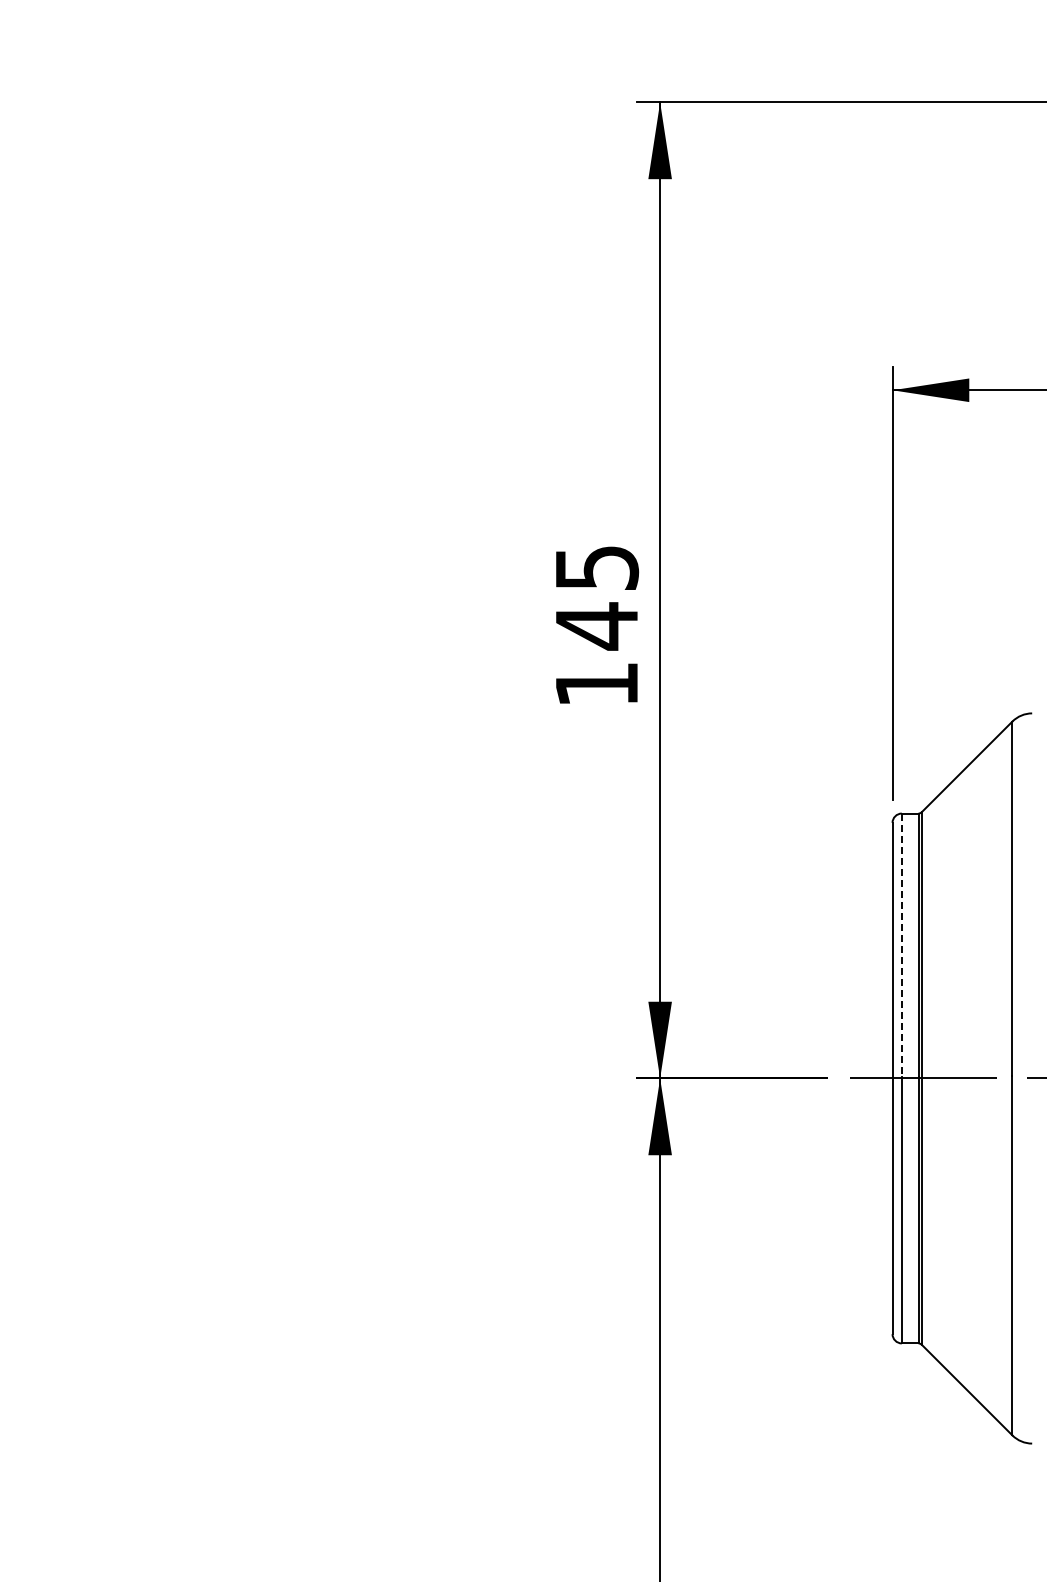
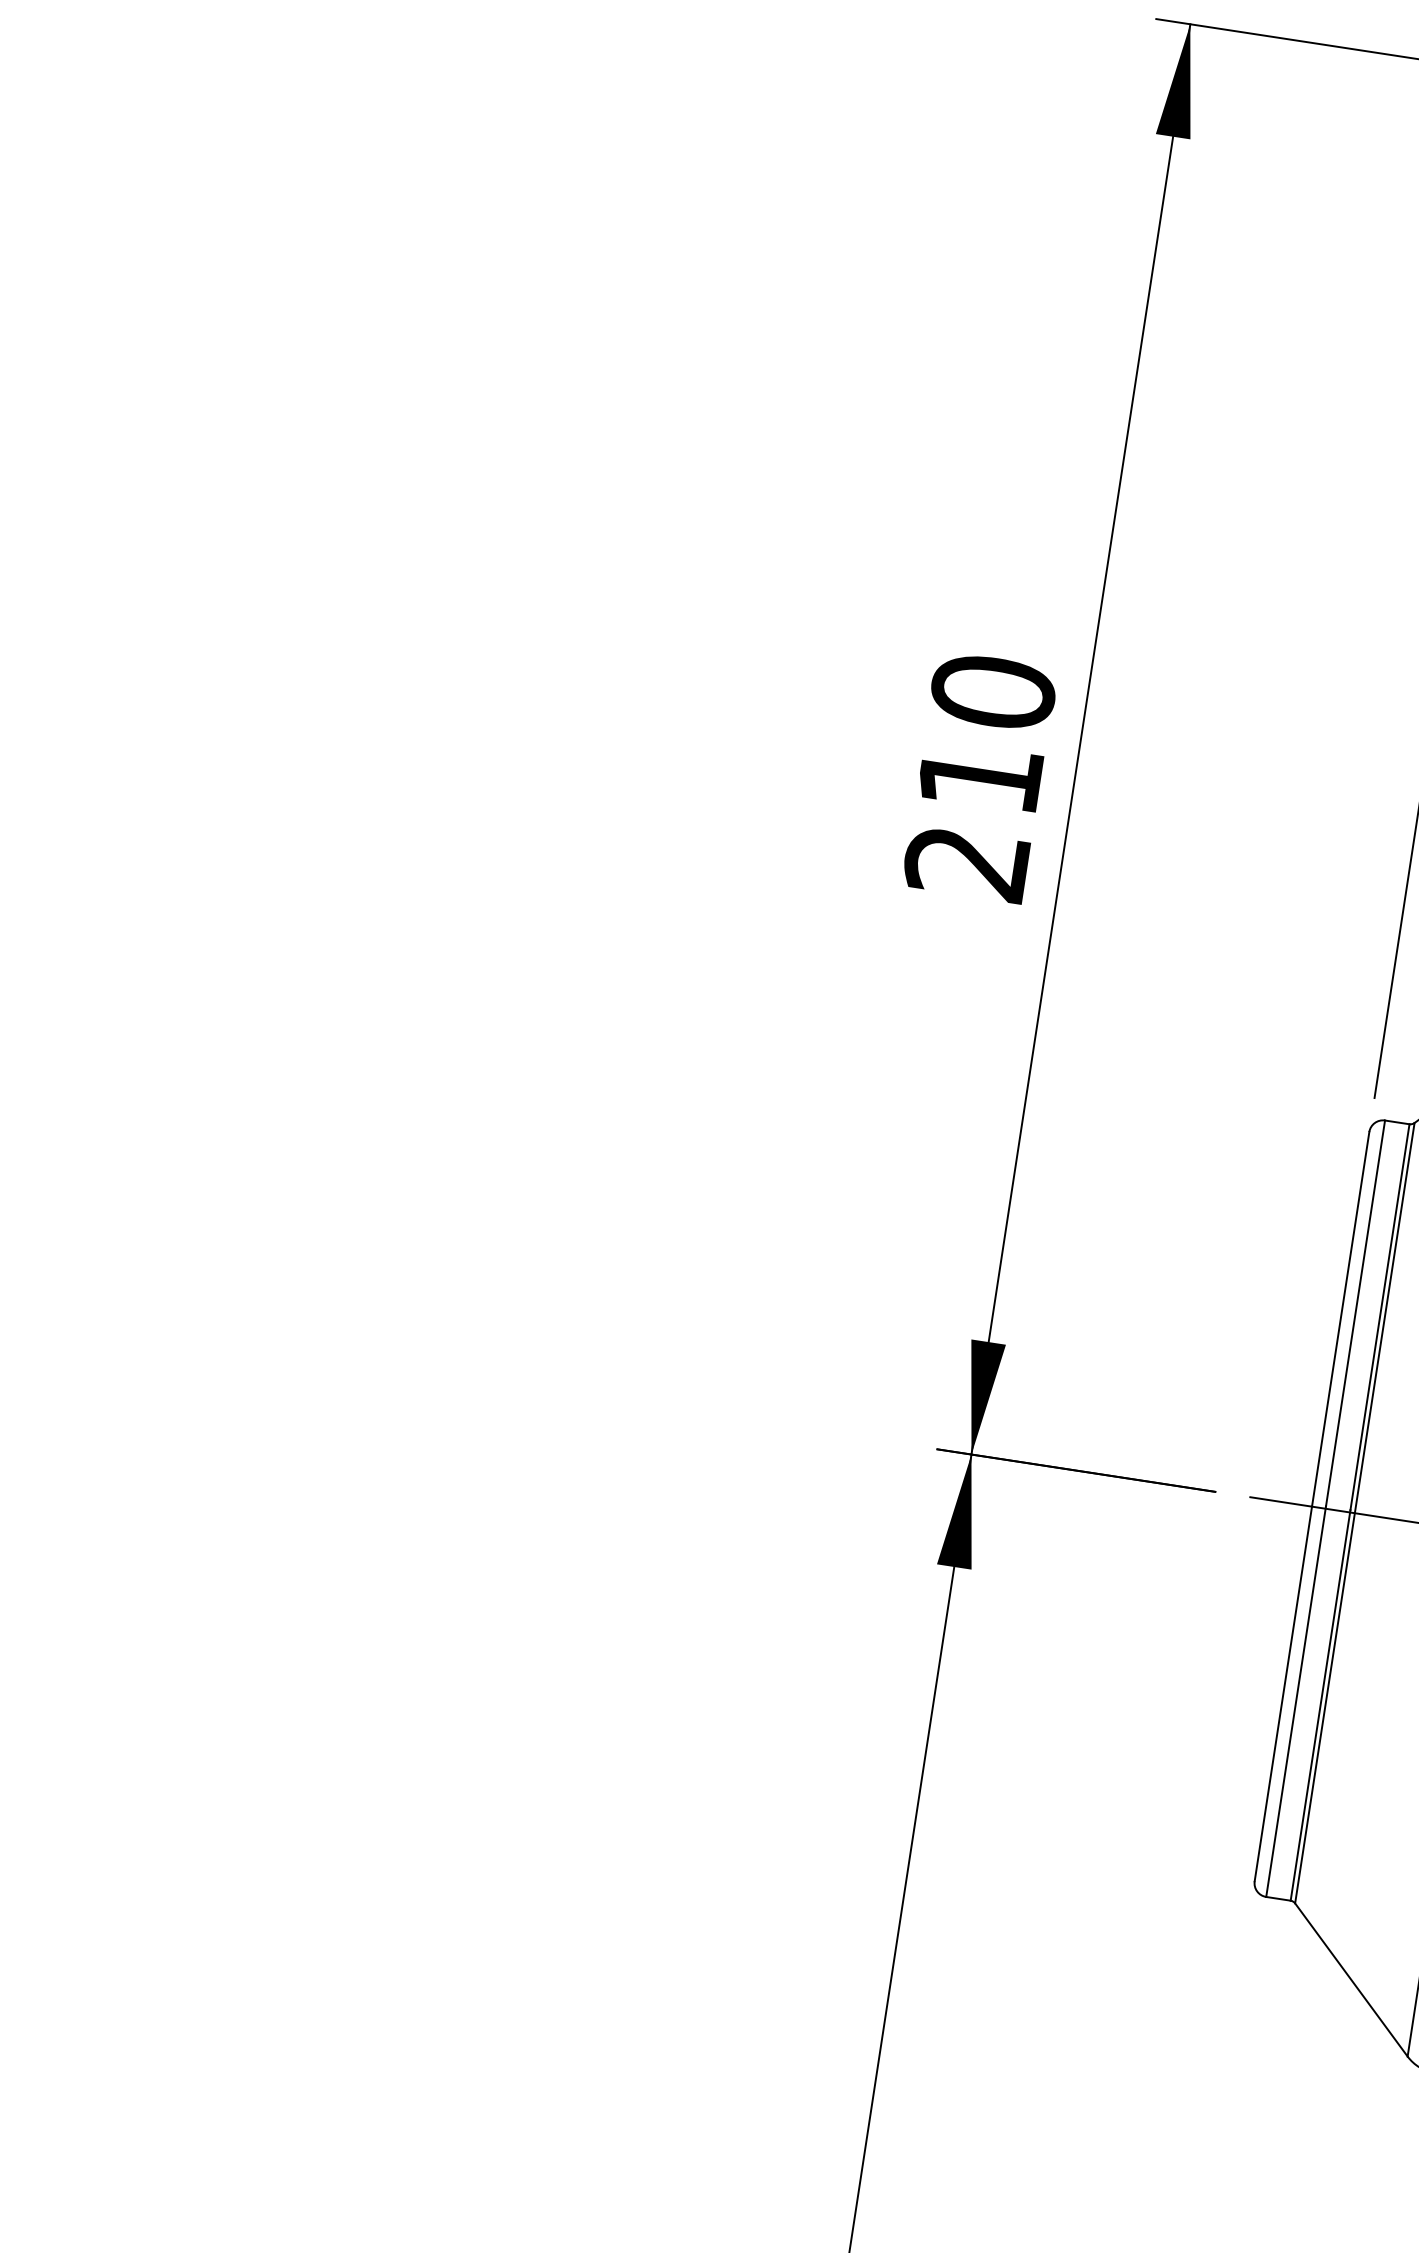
text: (596, 625) -> (979, 776), 145 -> 210
line: (901, 945) -> (1354, 1313), dashed -> solid

